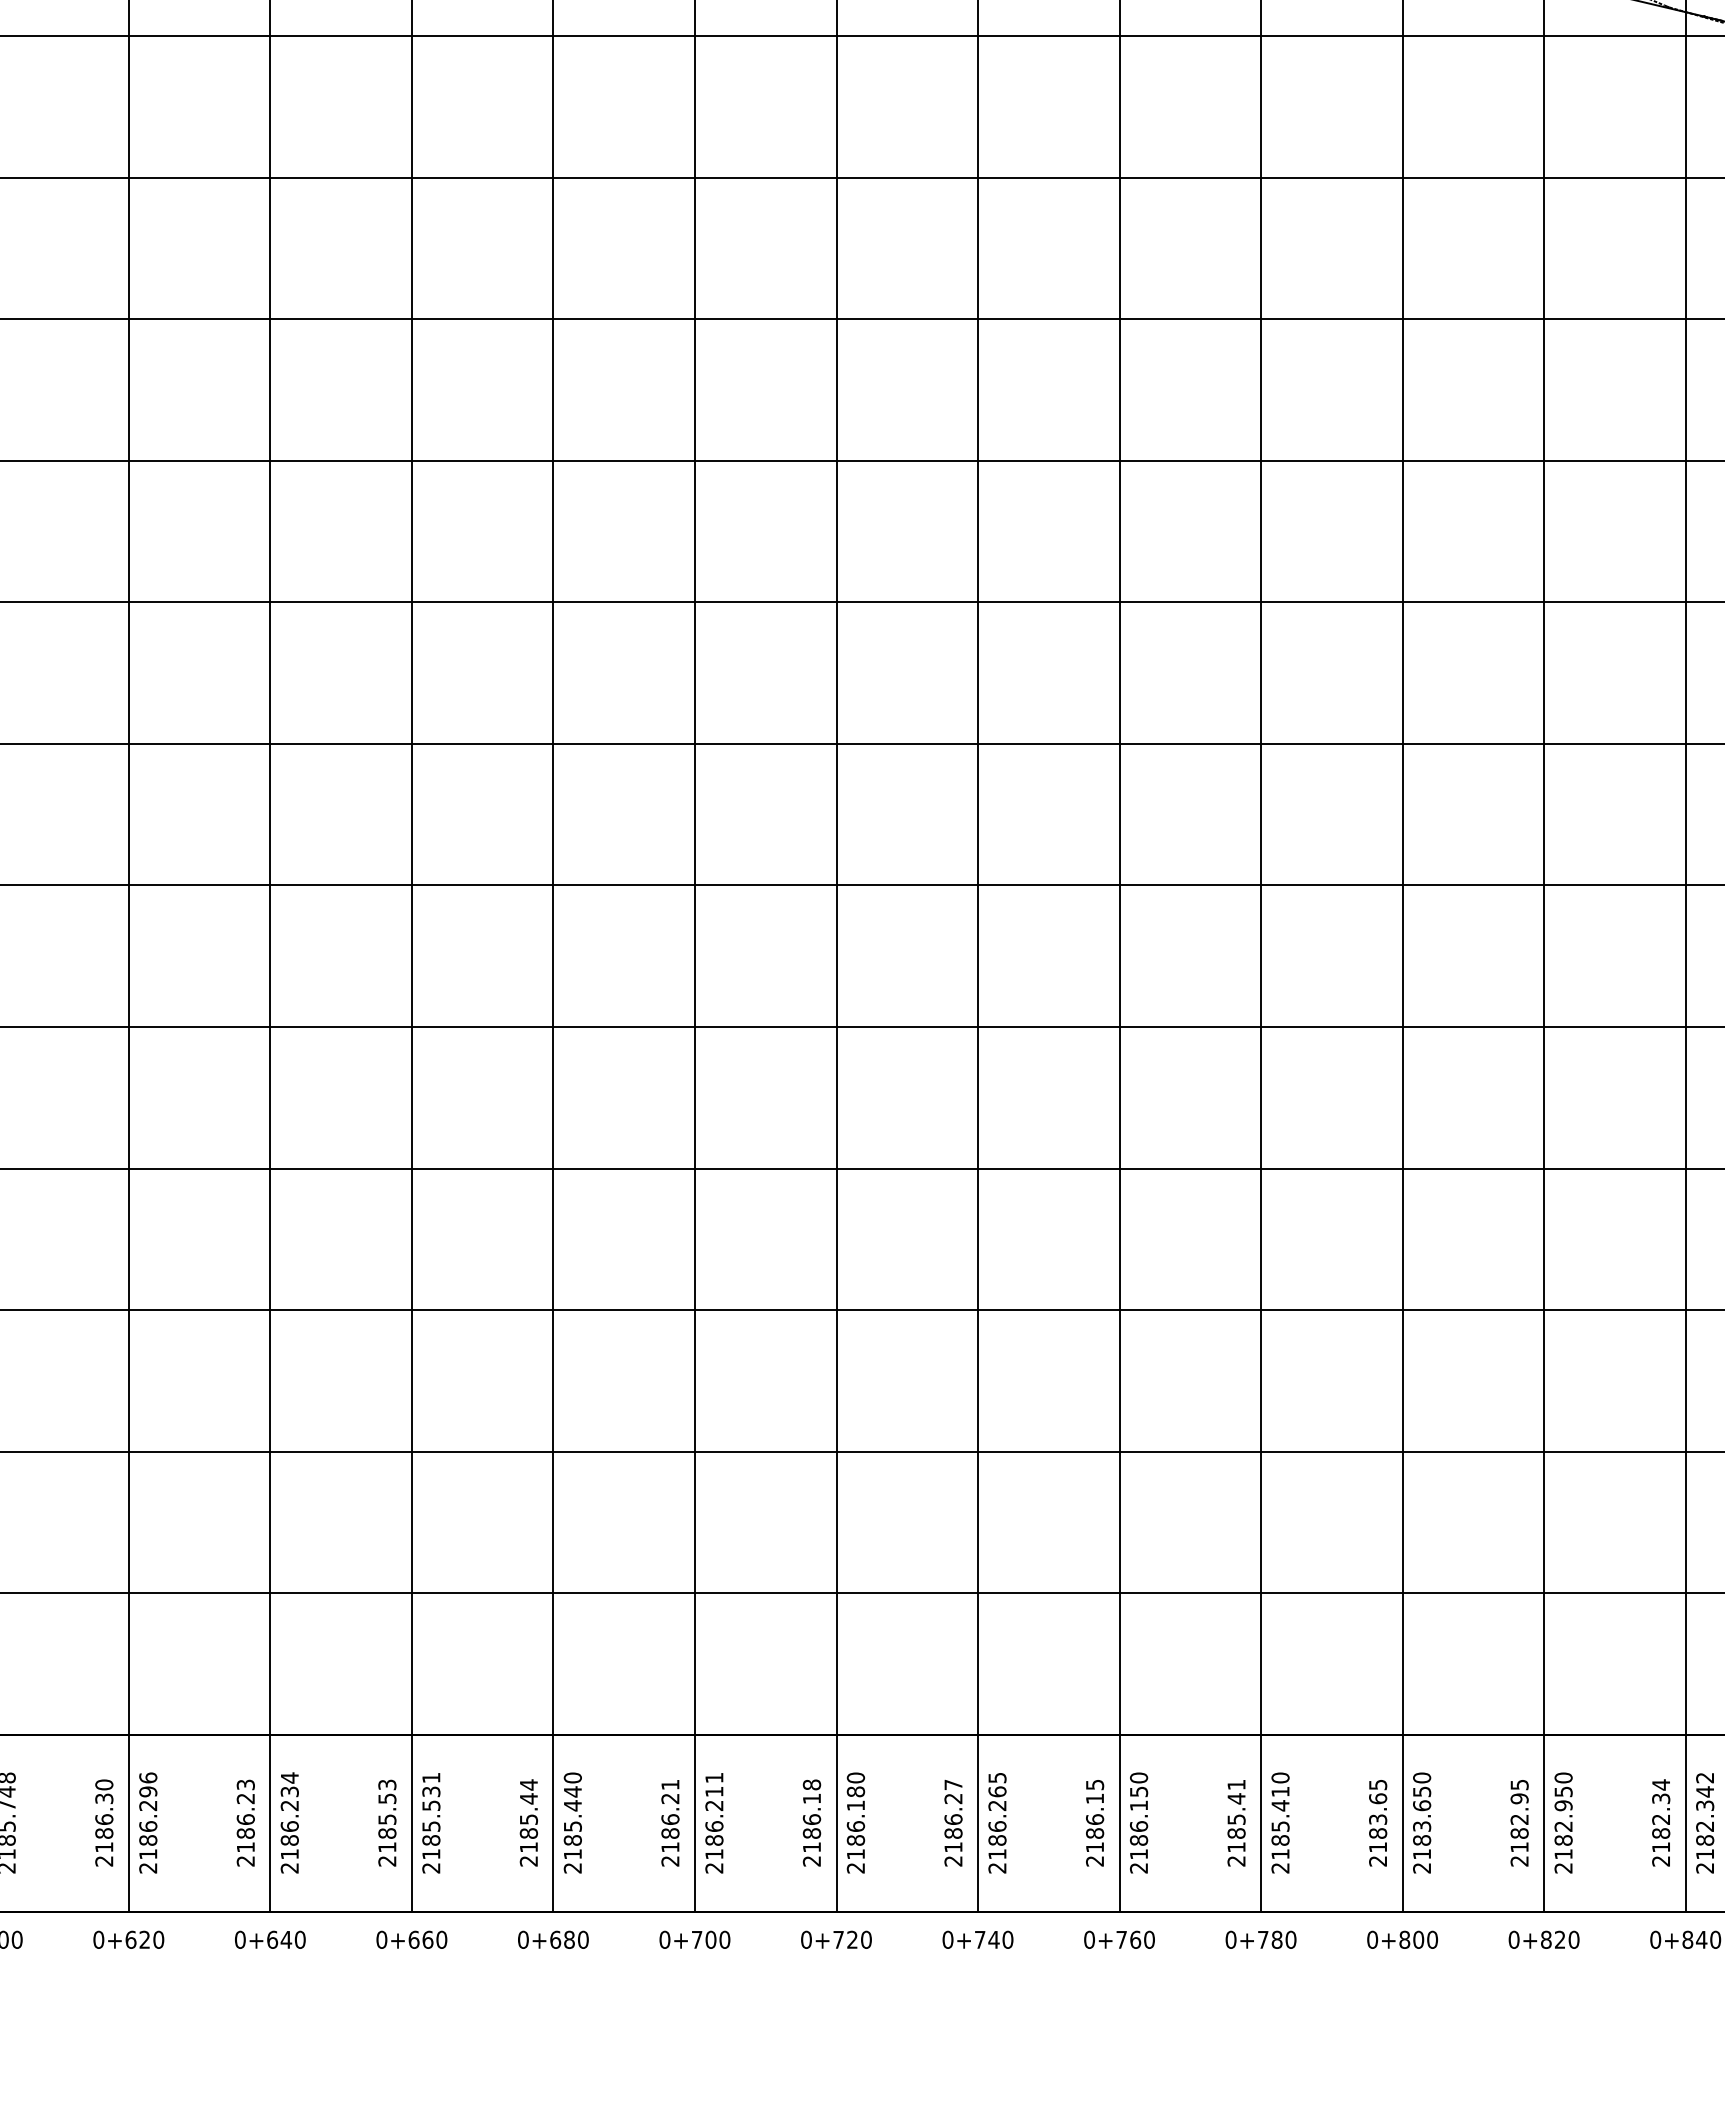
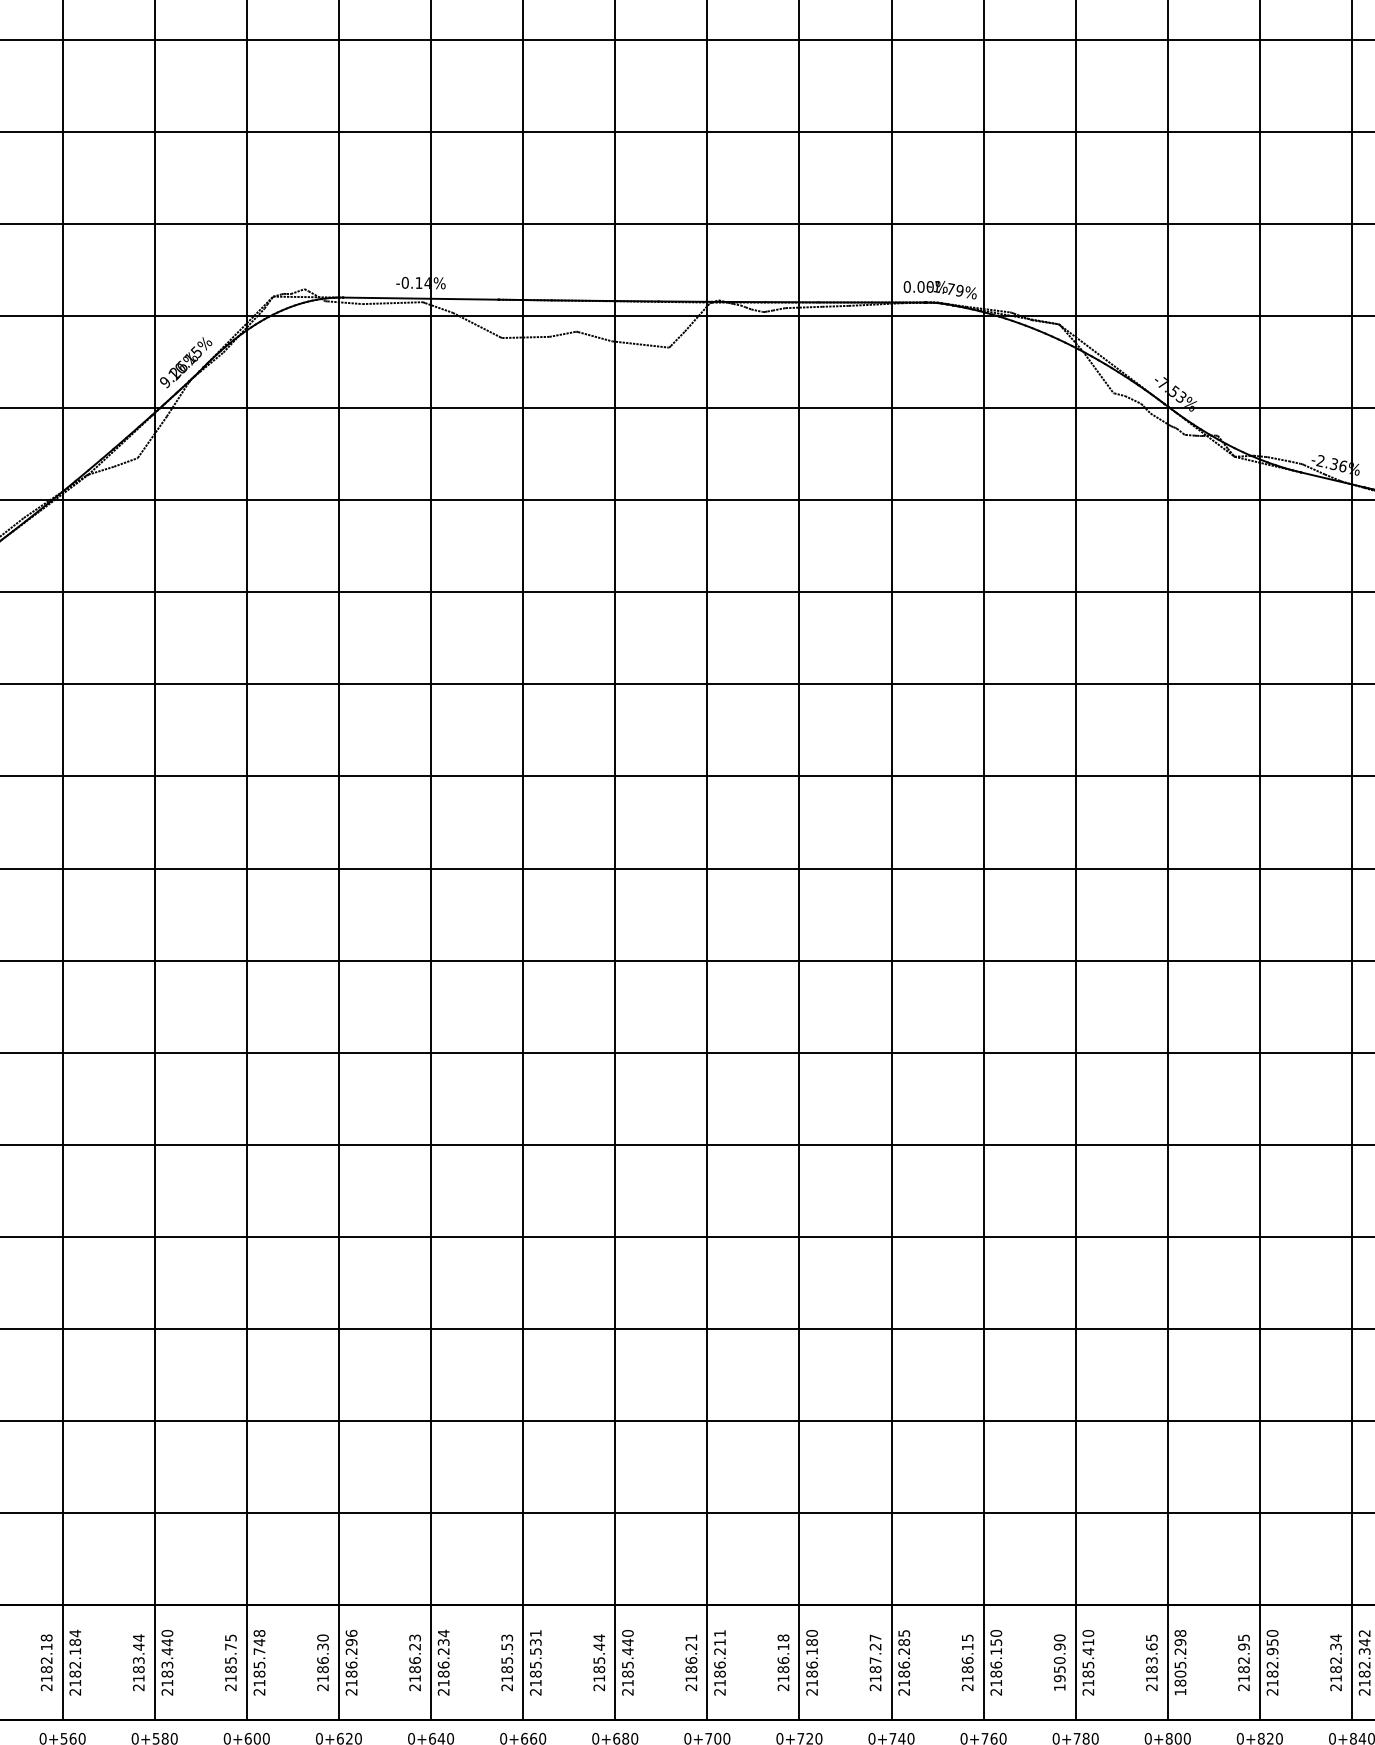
text: (996, 1791) -> (903, 1642), 2186.265 -> 2186.285
text: (953, 1819) -> (875, 1660), 2186.27 -> 2187.27
text: (1236, 1822) -> (1059, 1662), 2185.41 -> 1950.90
text: (1422, 1822) -> (1180, 1662), 2183.650 -> 1805.298

